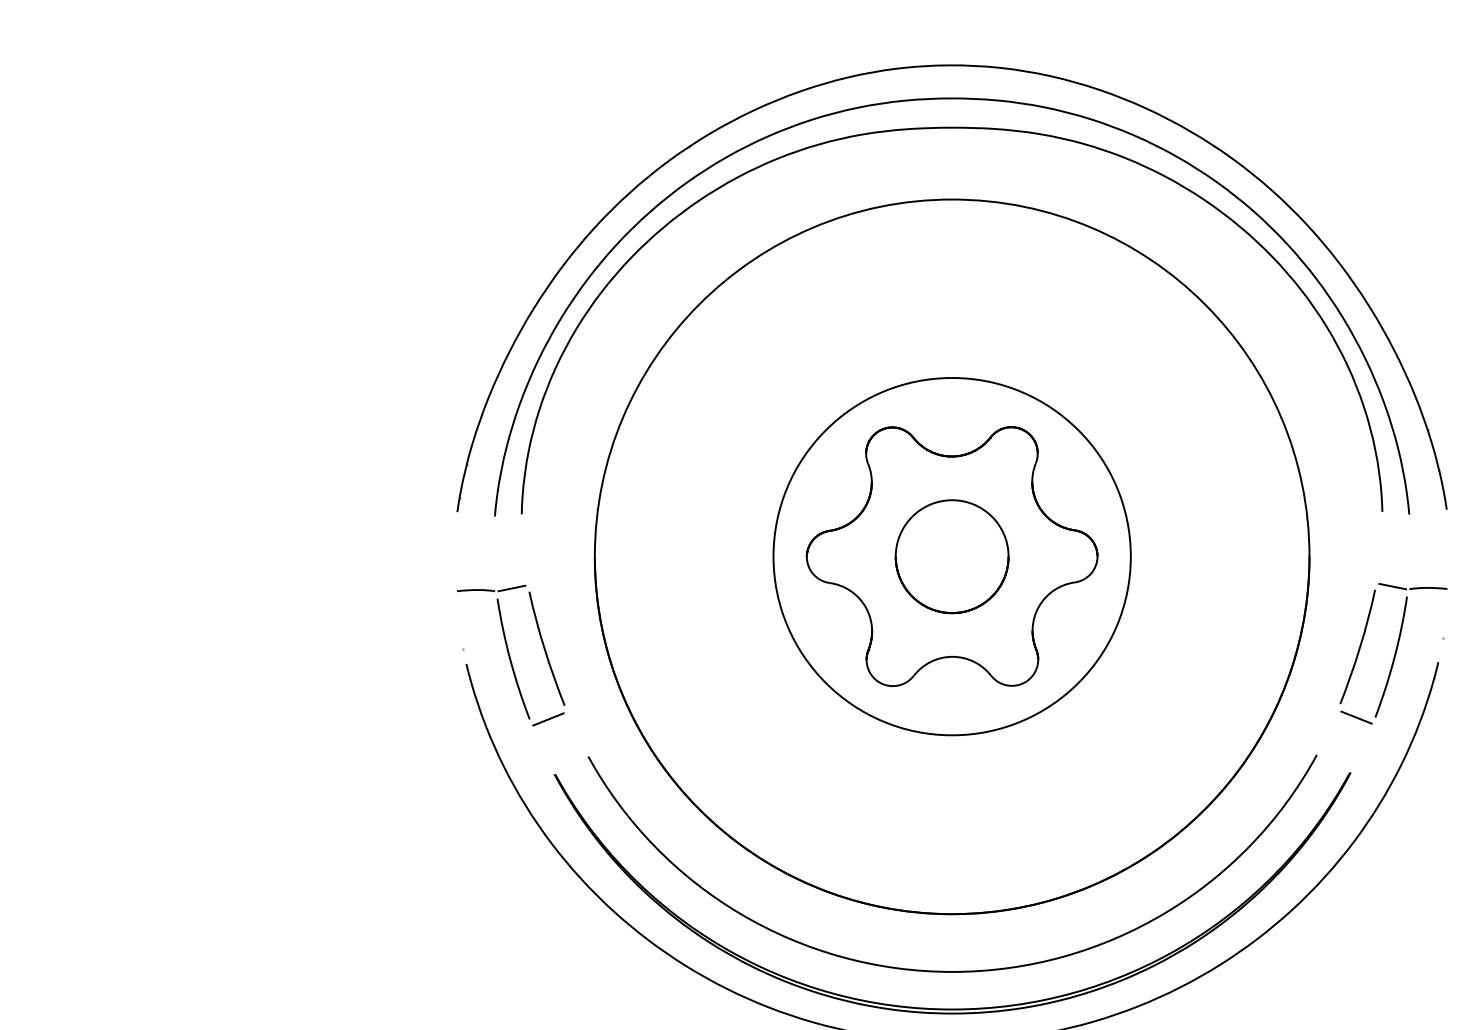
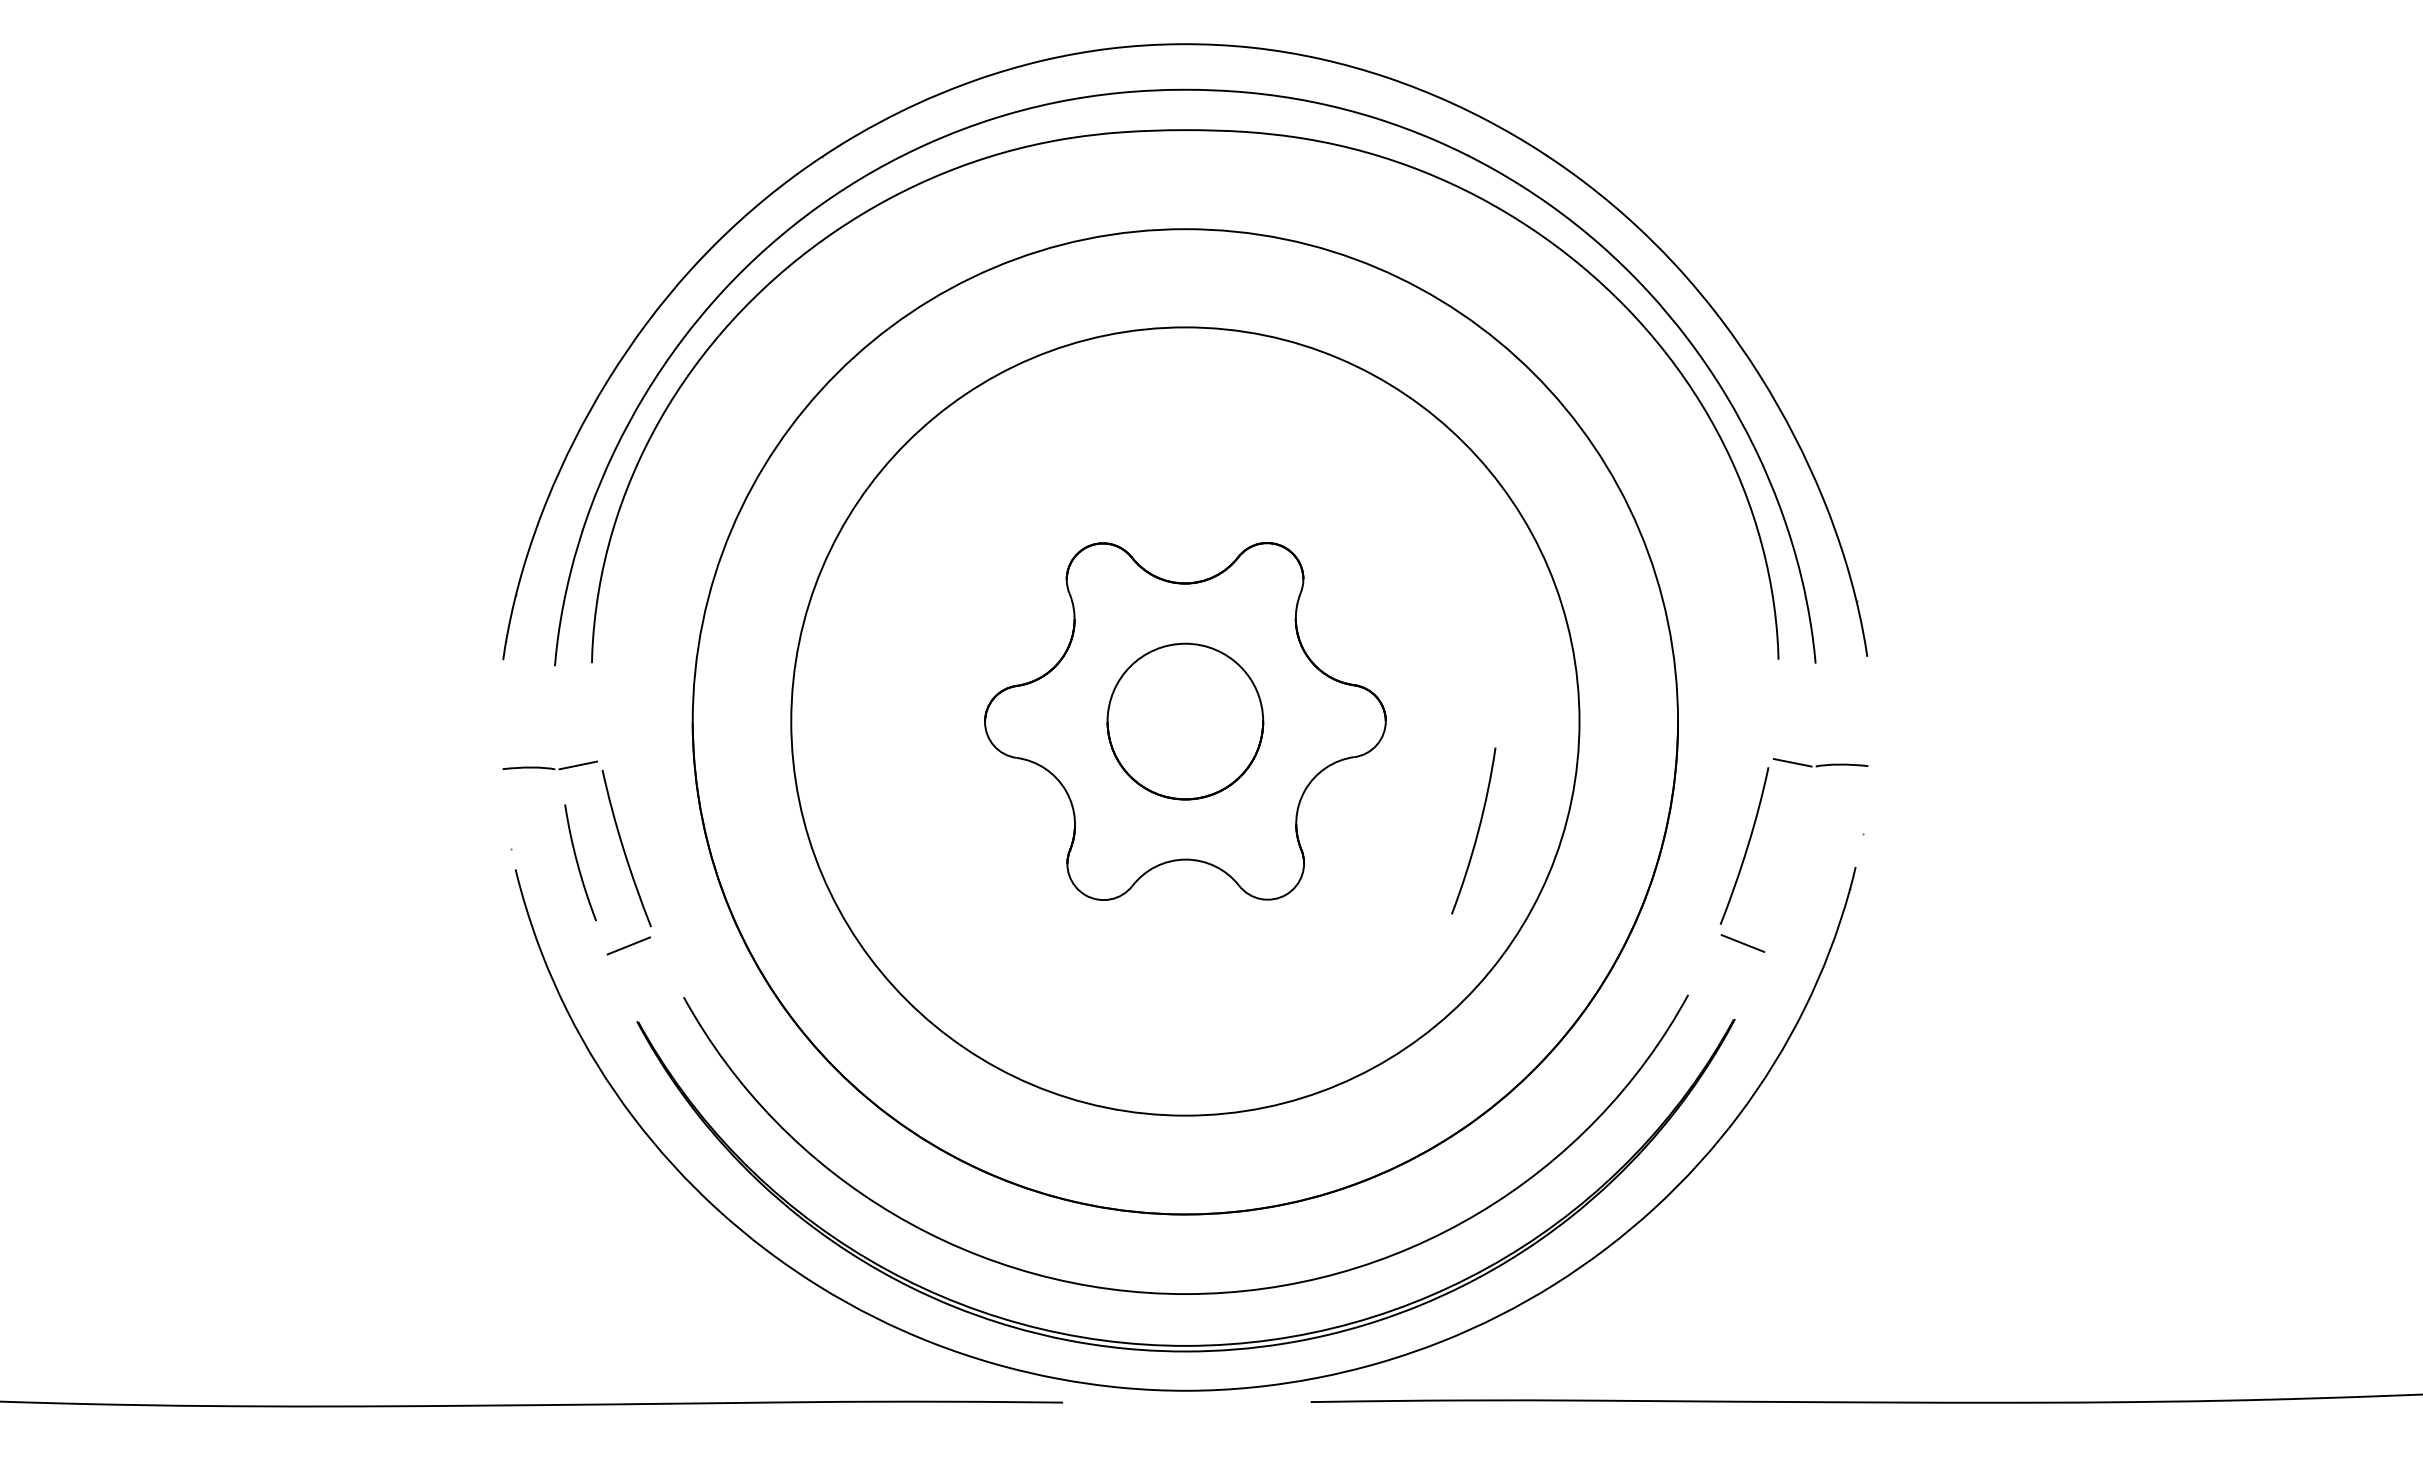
circle: (952, 556) -> (1185, 721), size x1.6
curve: (1393, 656) -> (1477, 830), moved
part: (513, 658) -> (580, 862), size x0.7

